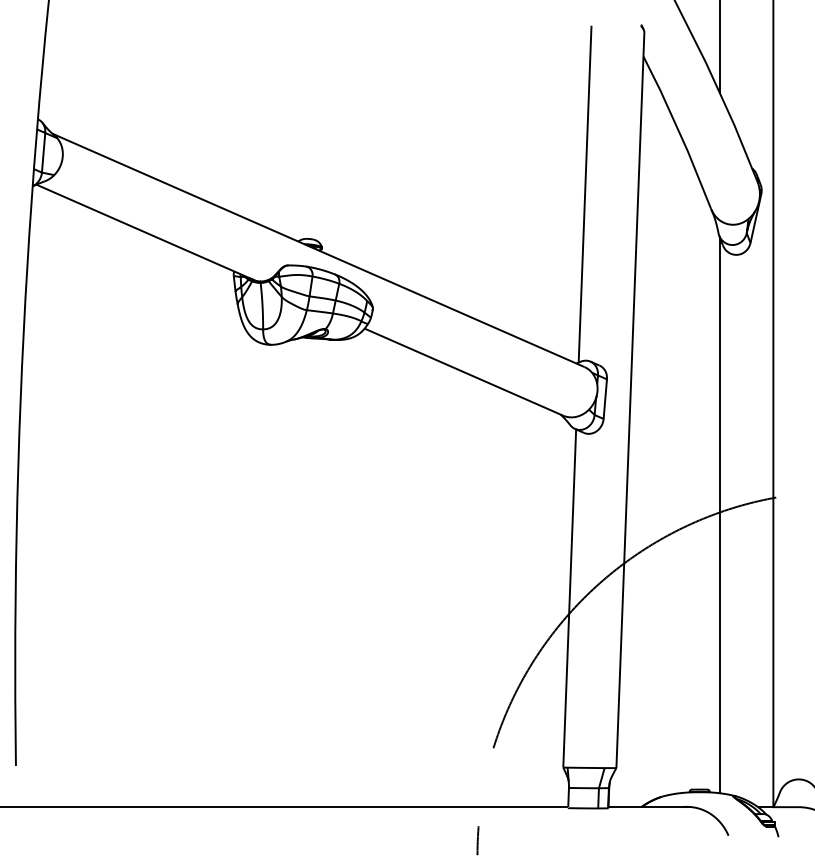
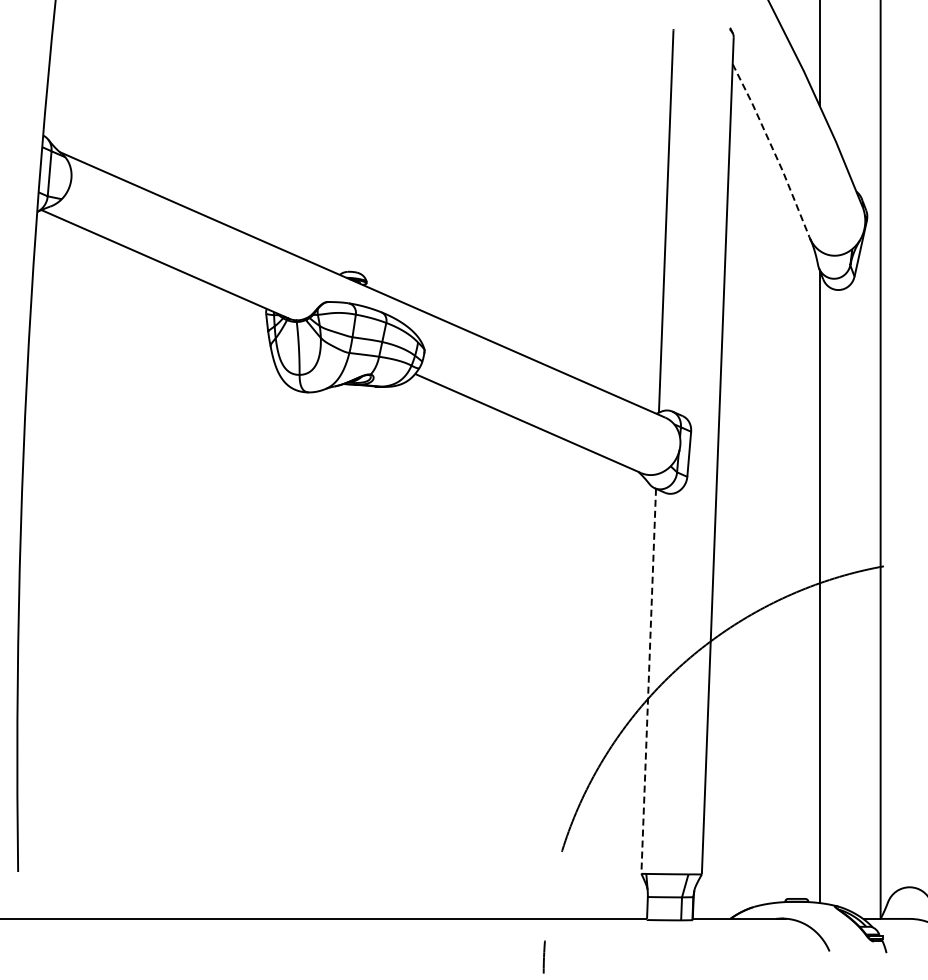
line: (679, 132) -> (773, 150), solid -> dashed
line: (569, 598) -> (648, 681), solid -> dashed

